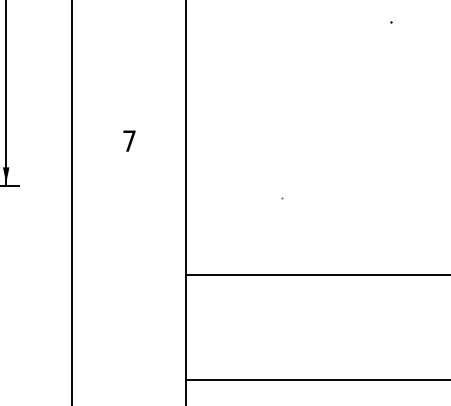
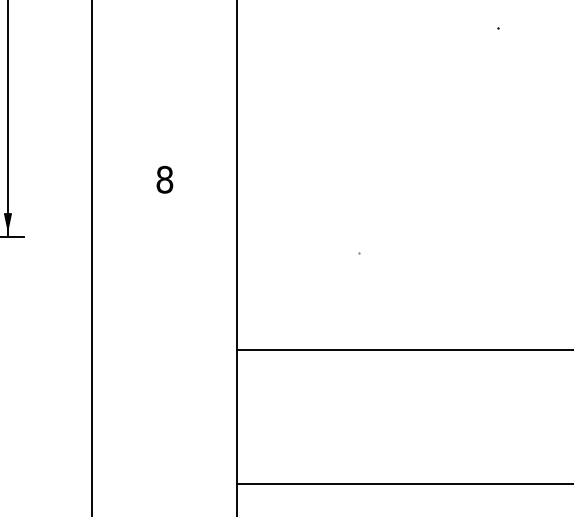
text: (129, 140) -> (164, 179), 7 -> 8

